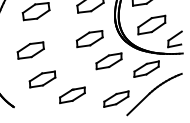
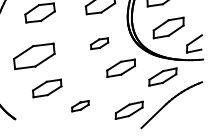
part: (89, 39) -> (99, 44), size x0.6
part: (30, 50) -> (33, 56), size x1.4
part: (72, 95) -> (80, 106), size x0.6

